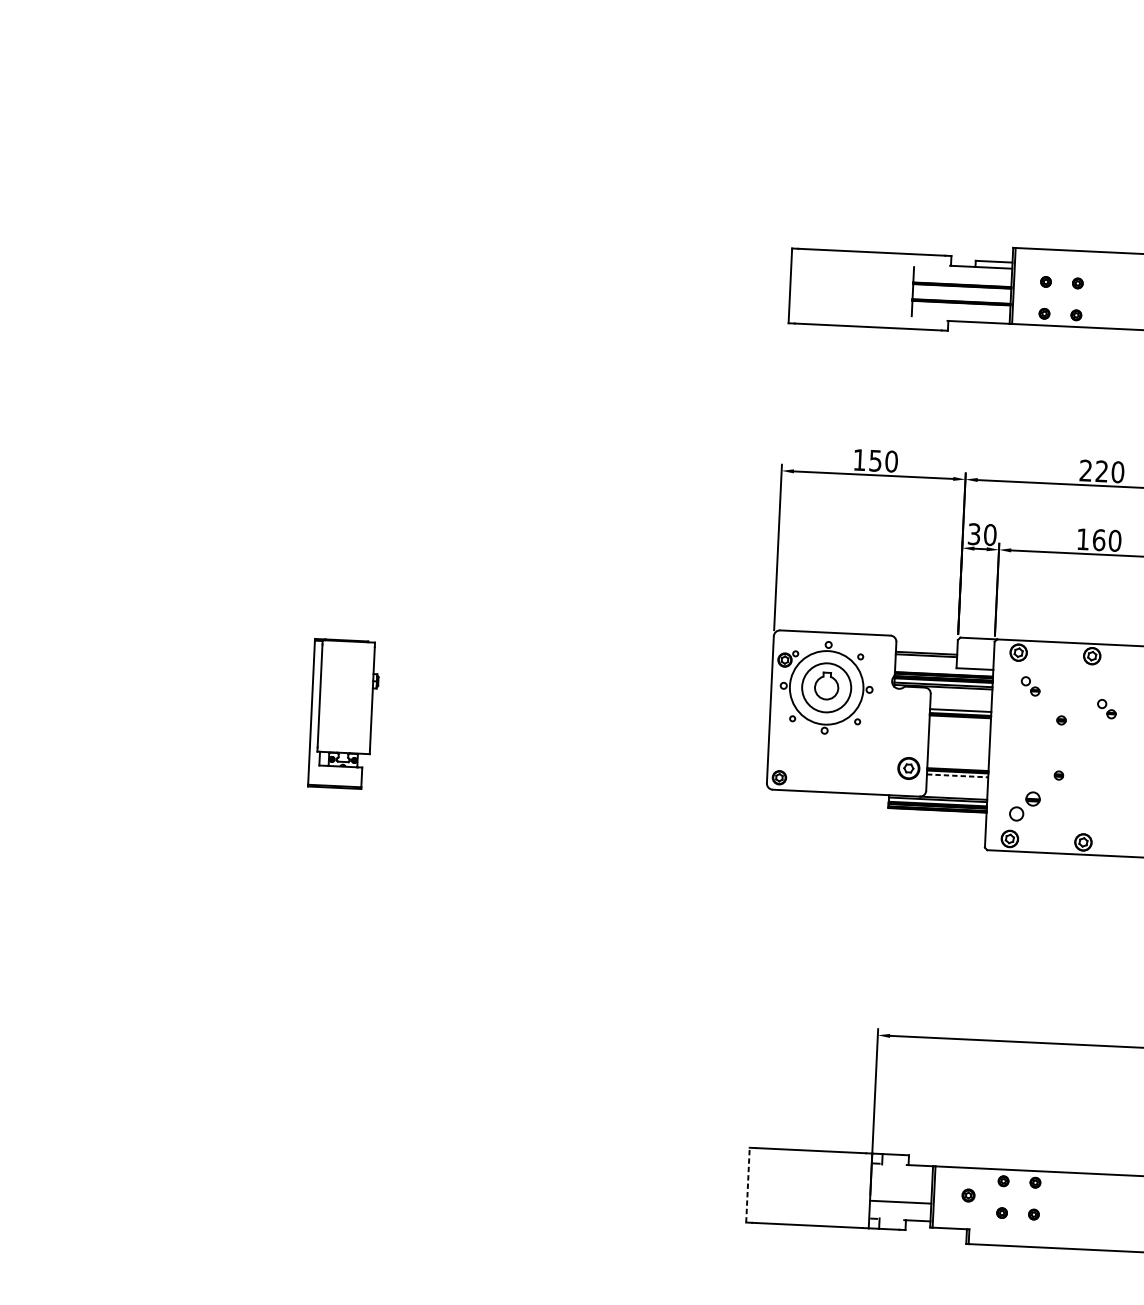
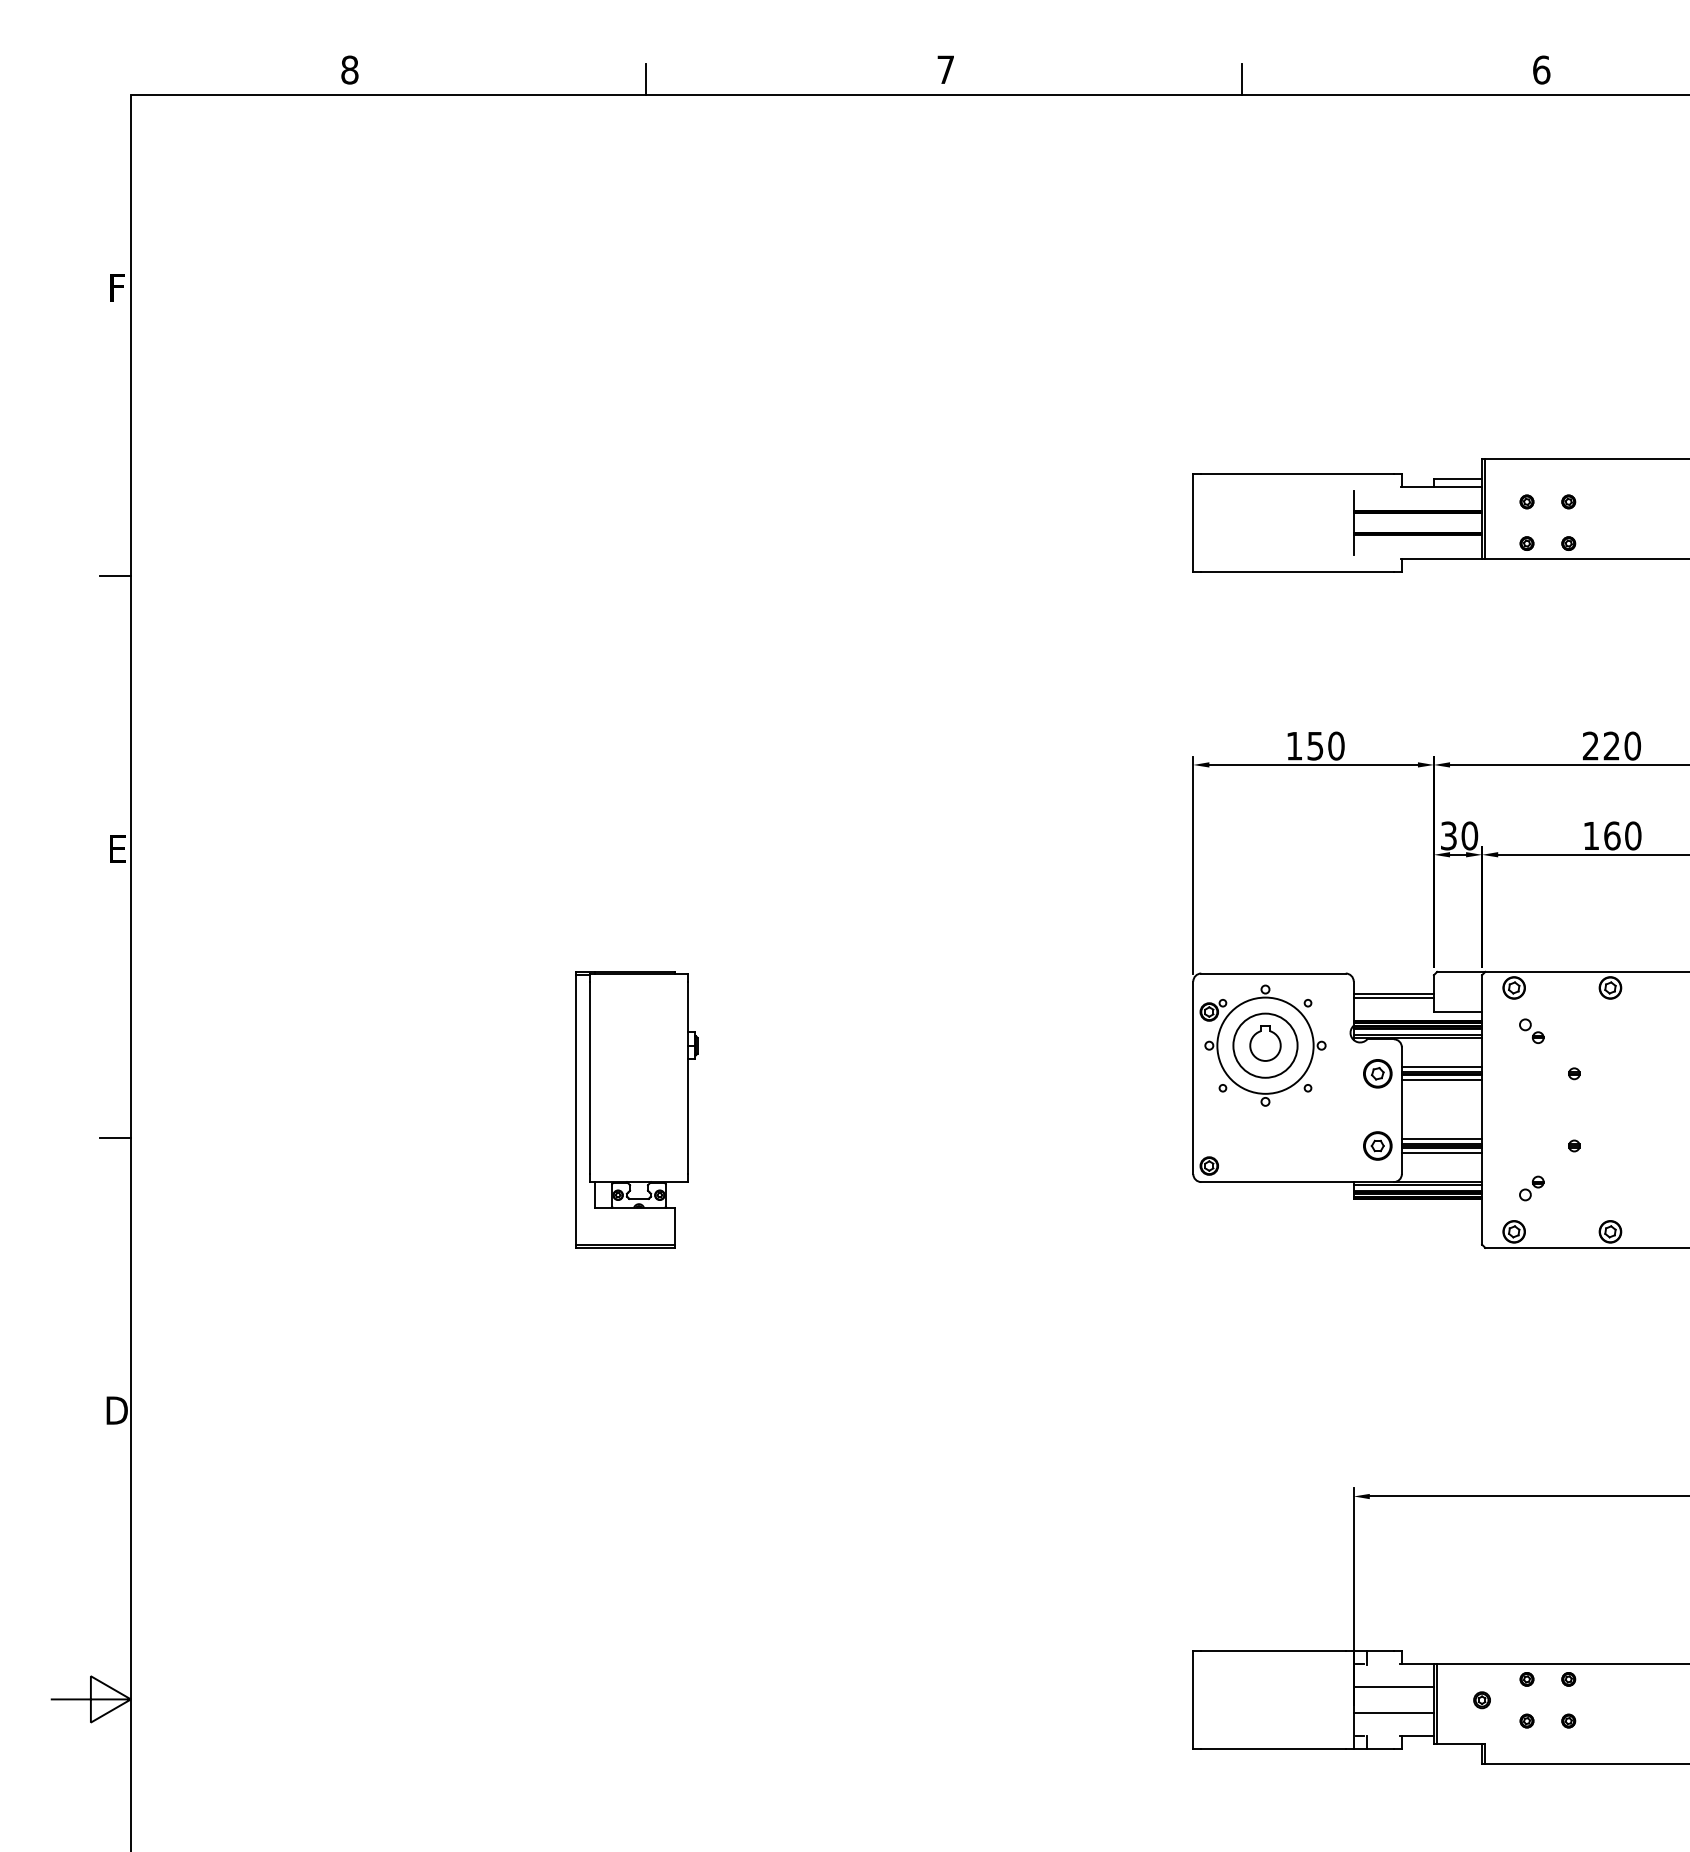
part: (1106, 708) -> (1632, 1055), removed
part: (343, 713) -> (636, 1109), size x1.43
part: (911, 713) -> (1377, 1073), added
line: (959, 720) -> (1441, 1080), added
line: (957, 765) -> (1441, 1139), added
line: (958, 775) -> (1442, 1152), dashed -> solid
part: (1024, 806) -> (1531, 1188), size x0.62
line: (901, 1182) -> (1393, 1687), added
line: (748, 1185) -> (1193, 1700), dashed -> solid

